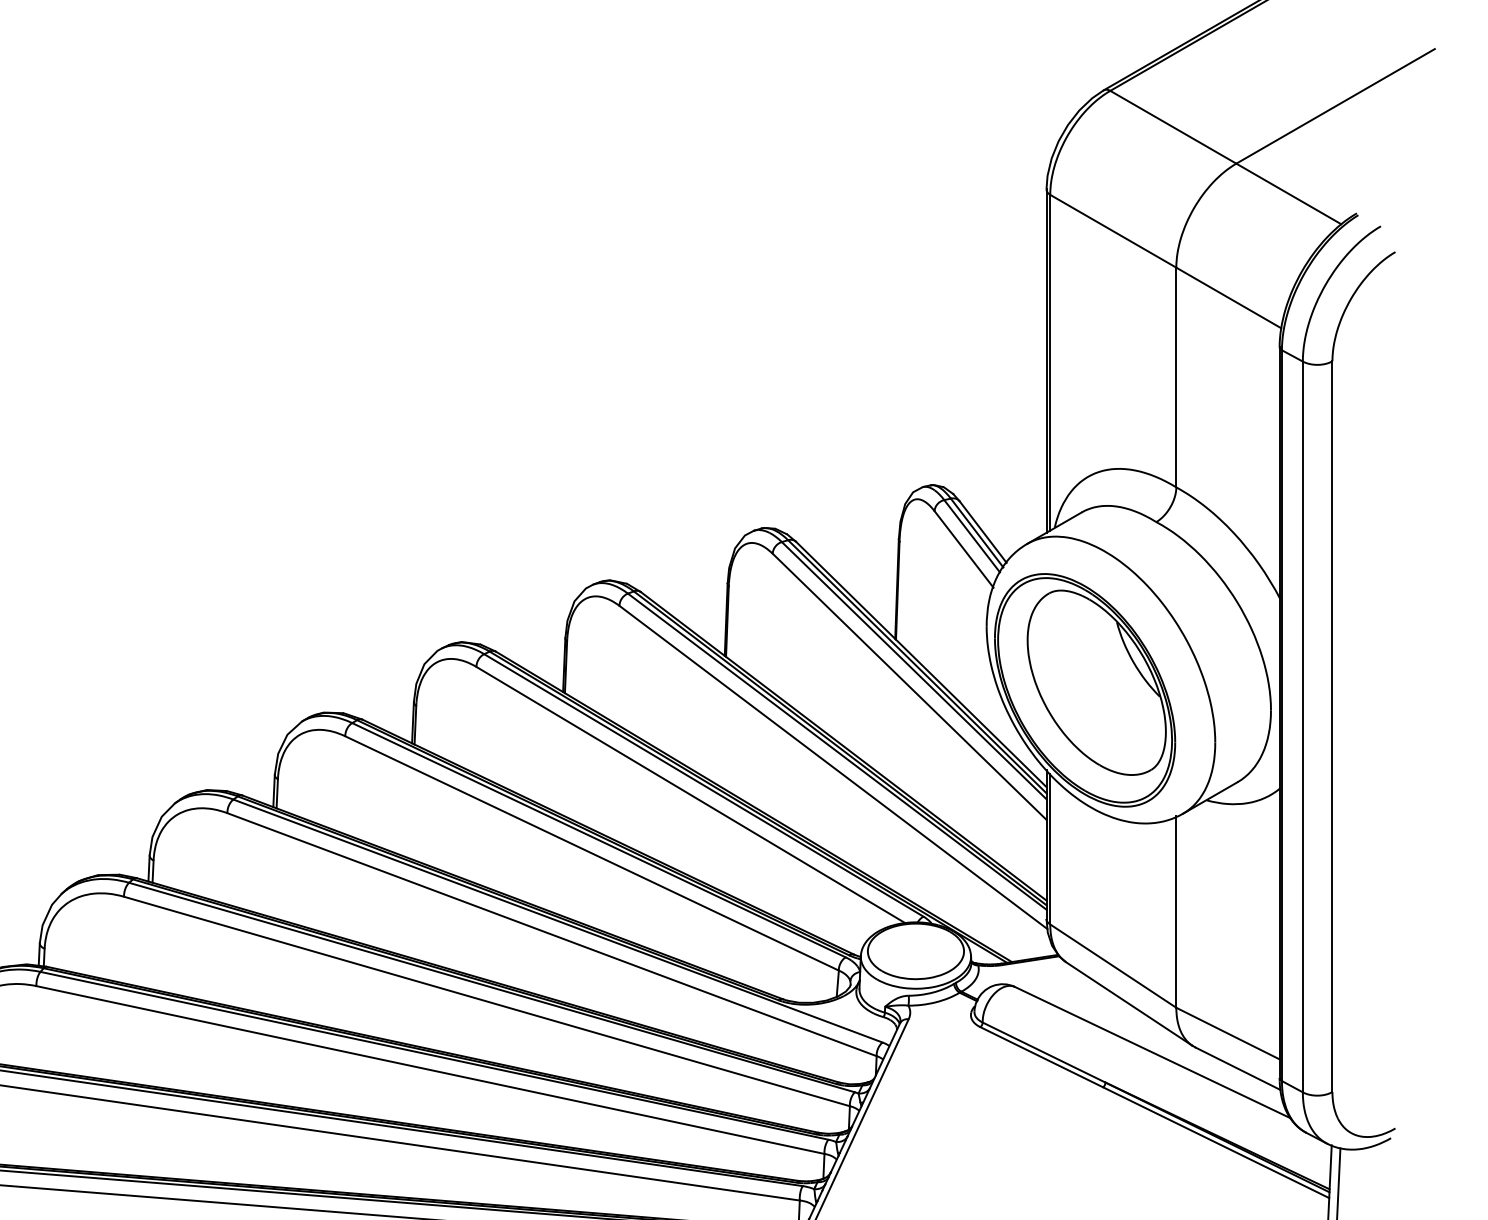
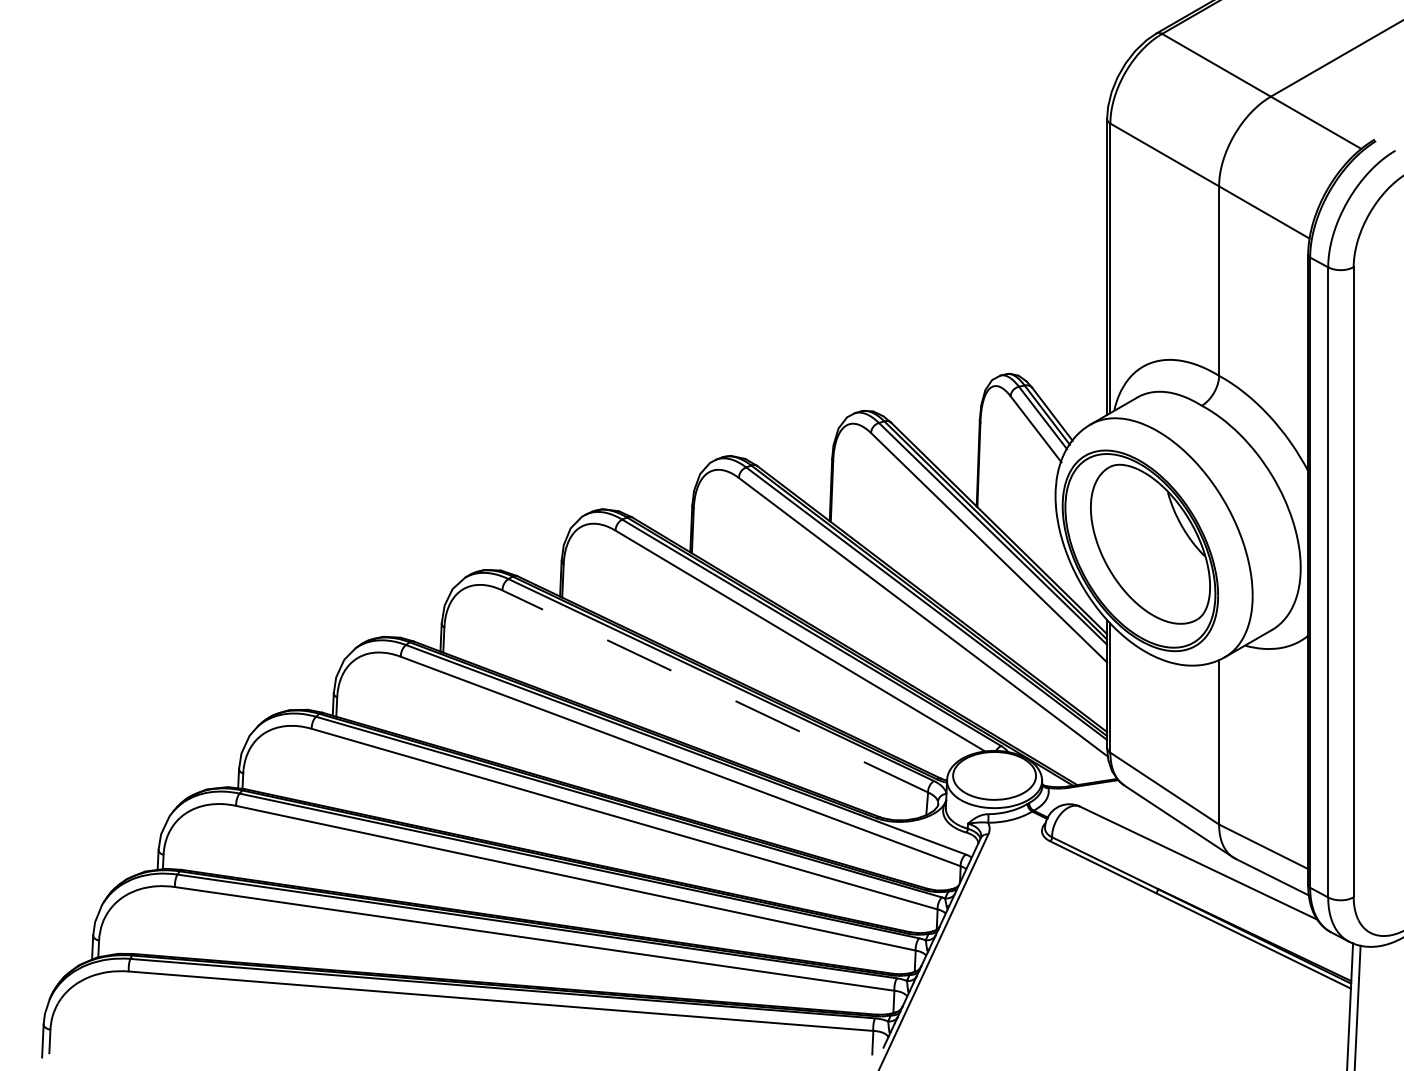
line: (592, 853) -> (715, 691), solid -> dashed

